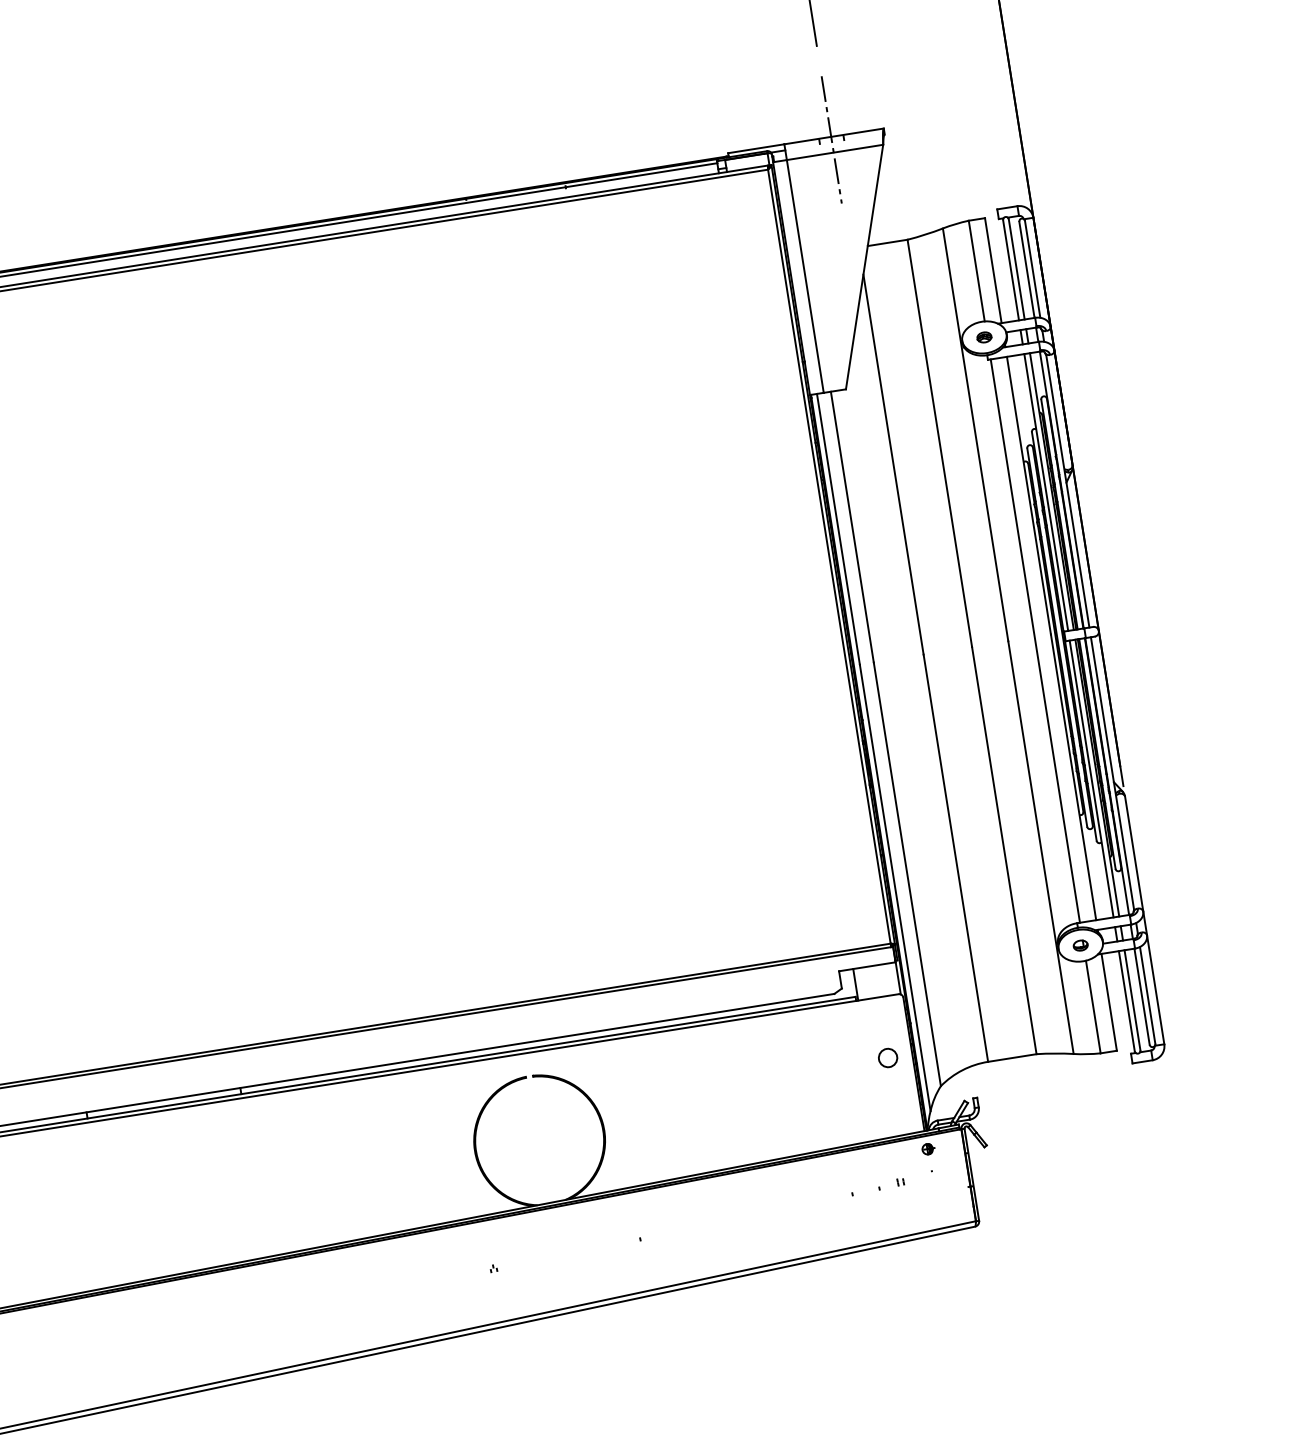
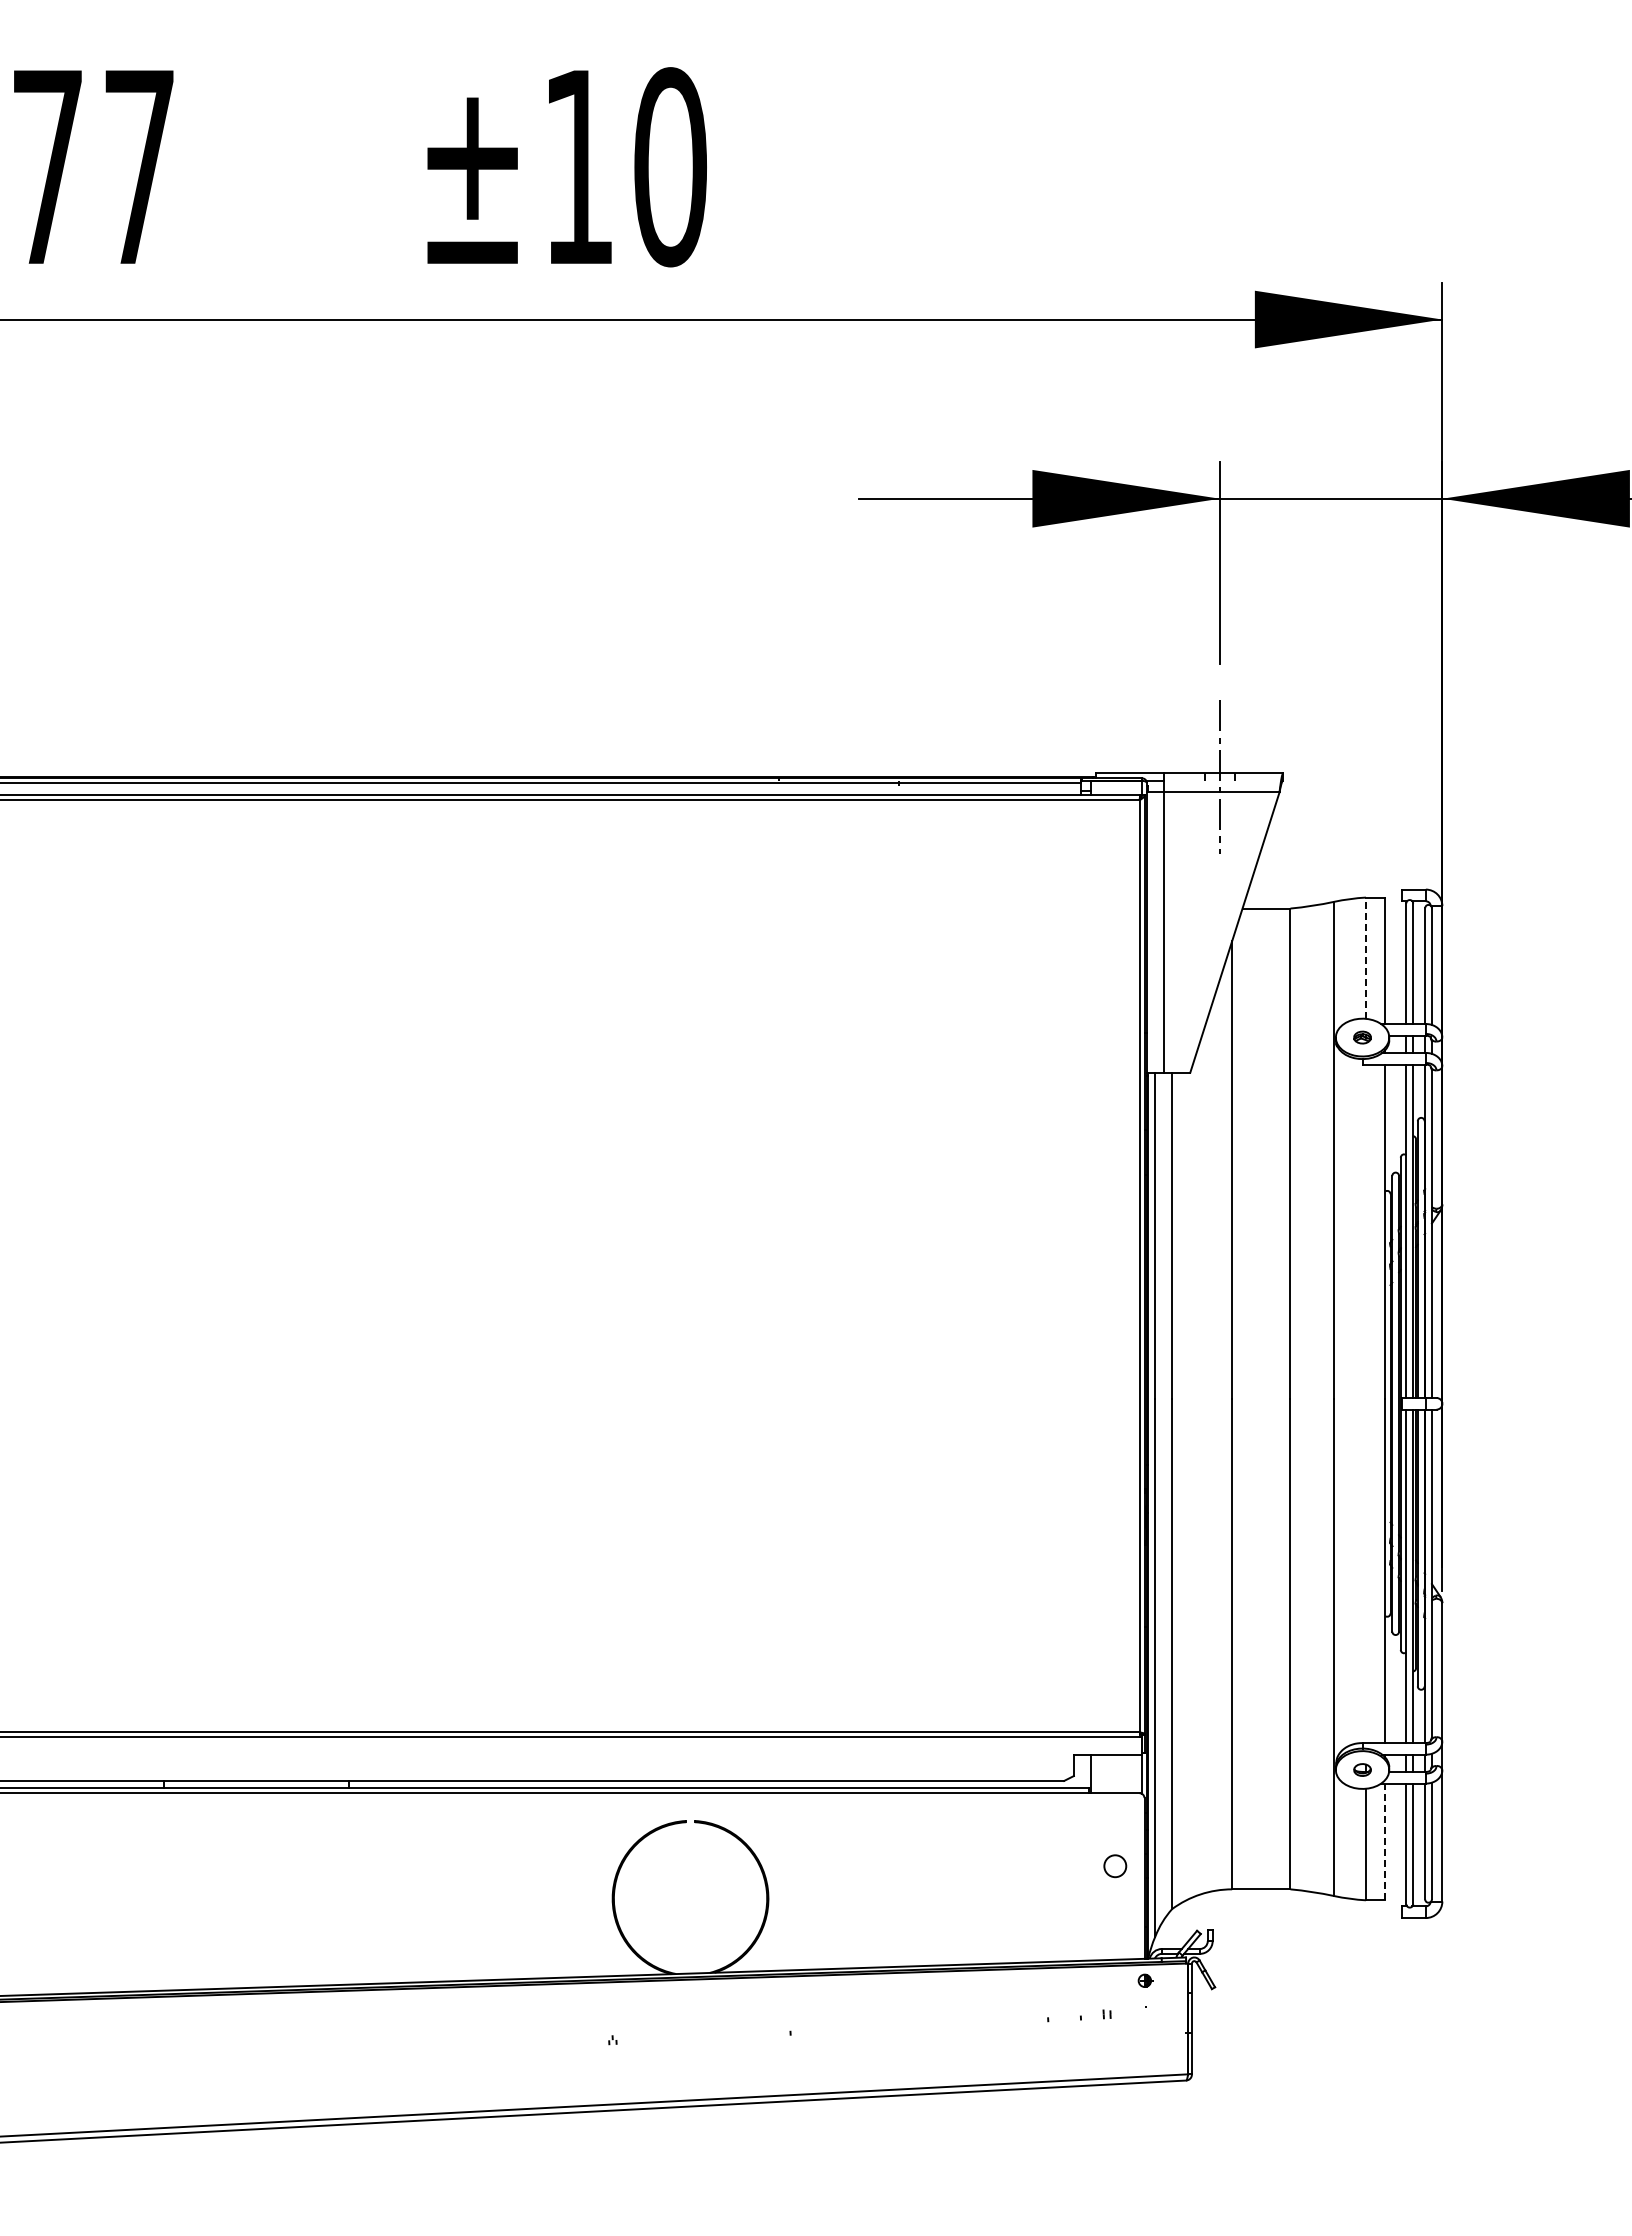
line: (976, 271) -> (1365, 958), solid -> dashed
line: (1034, 640) -> (1365, 1403), removed
line: (1109, 1001) -> (1385, 1841), solid -> dashed

